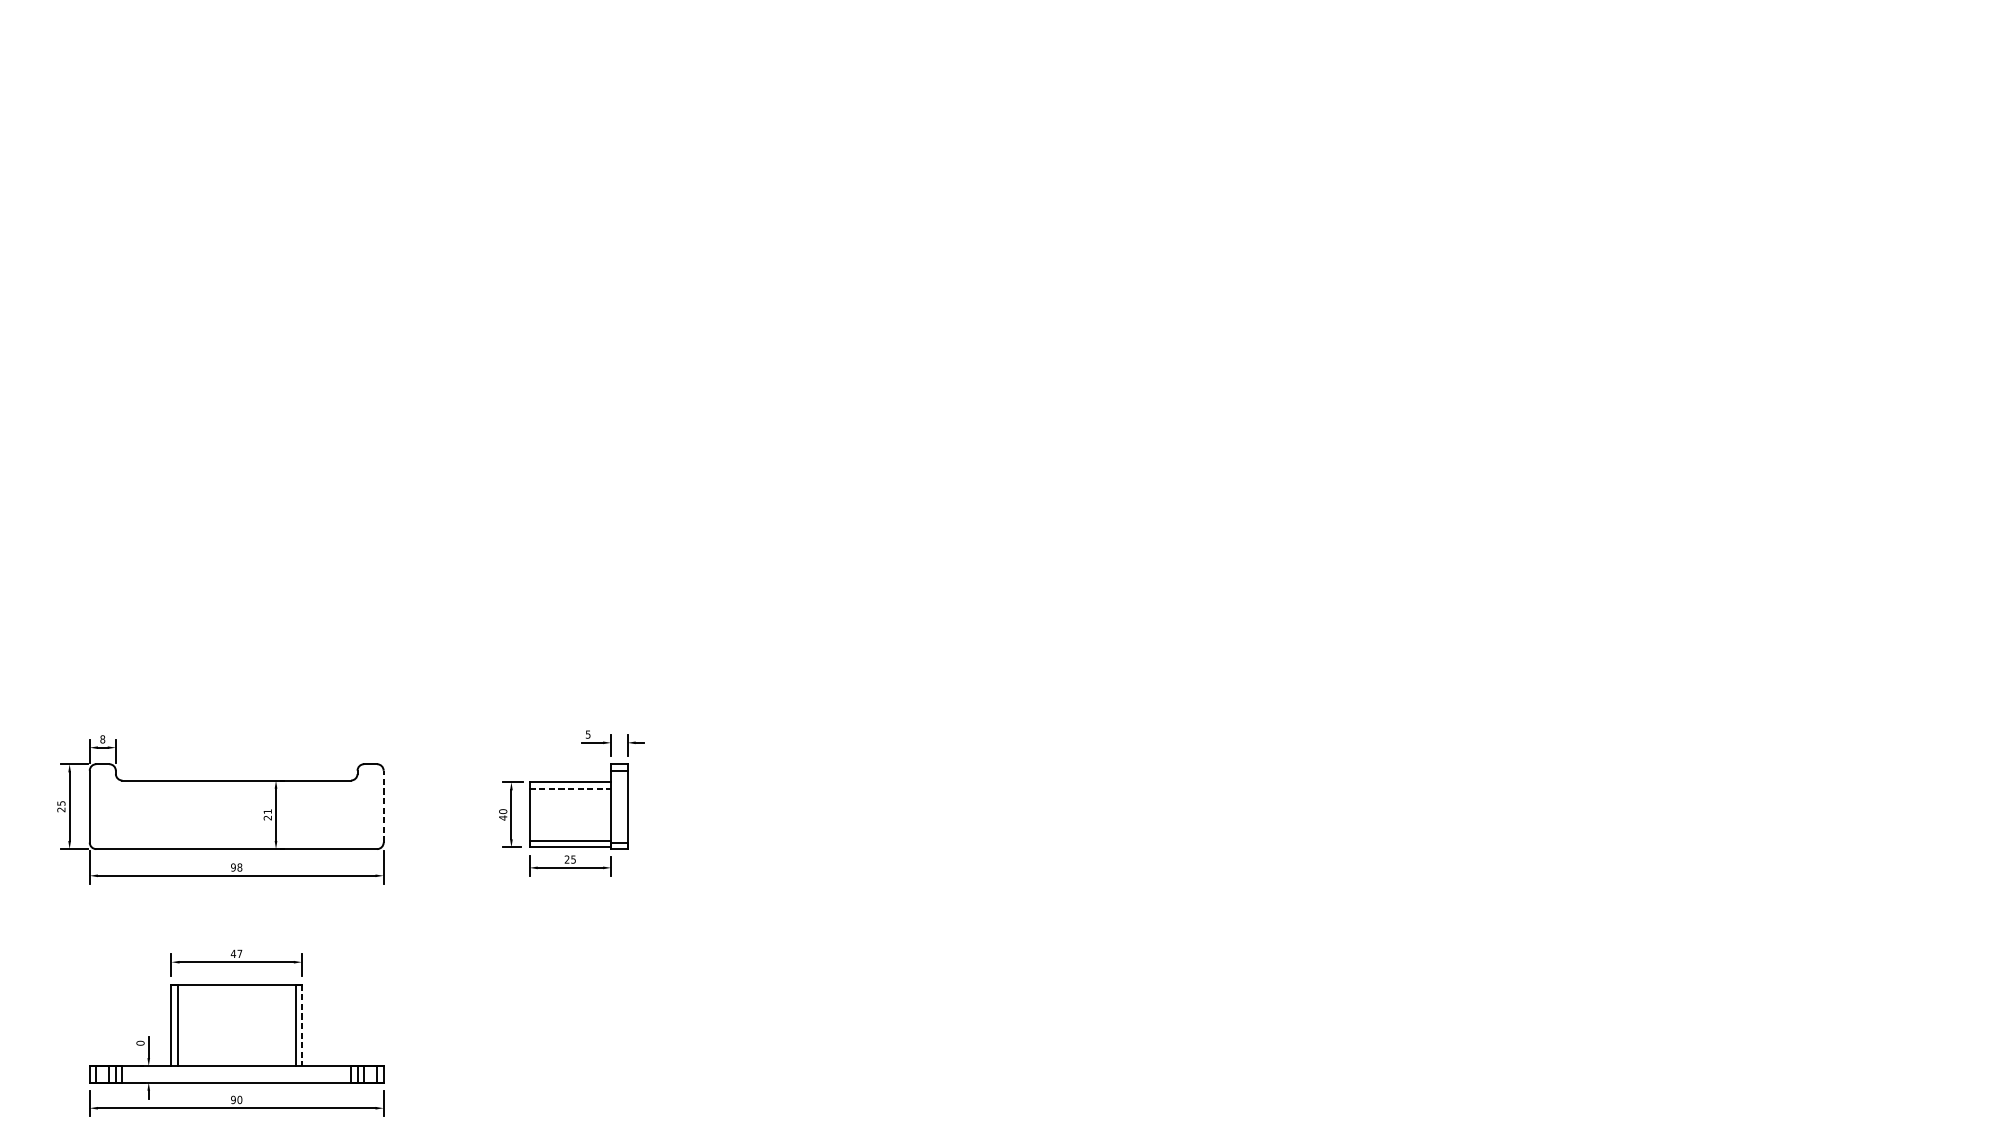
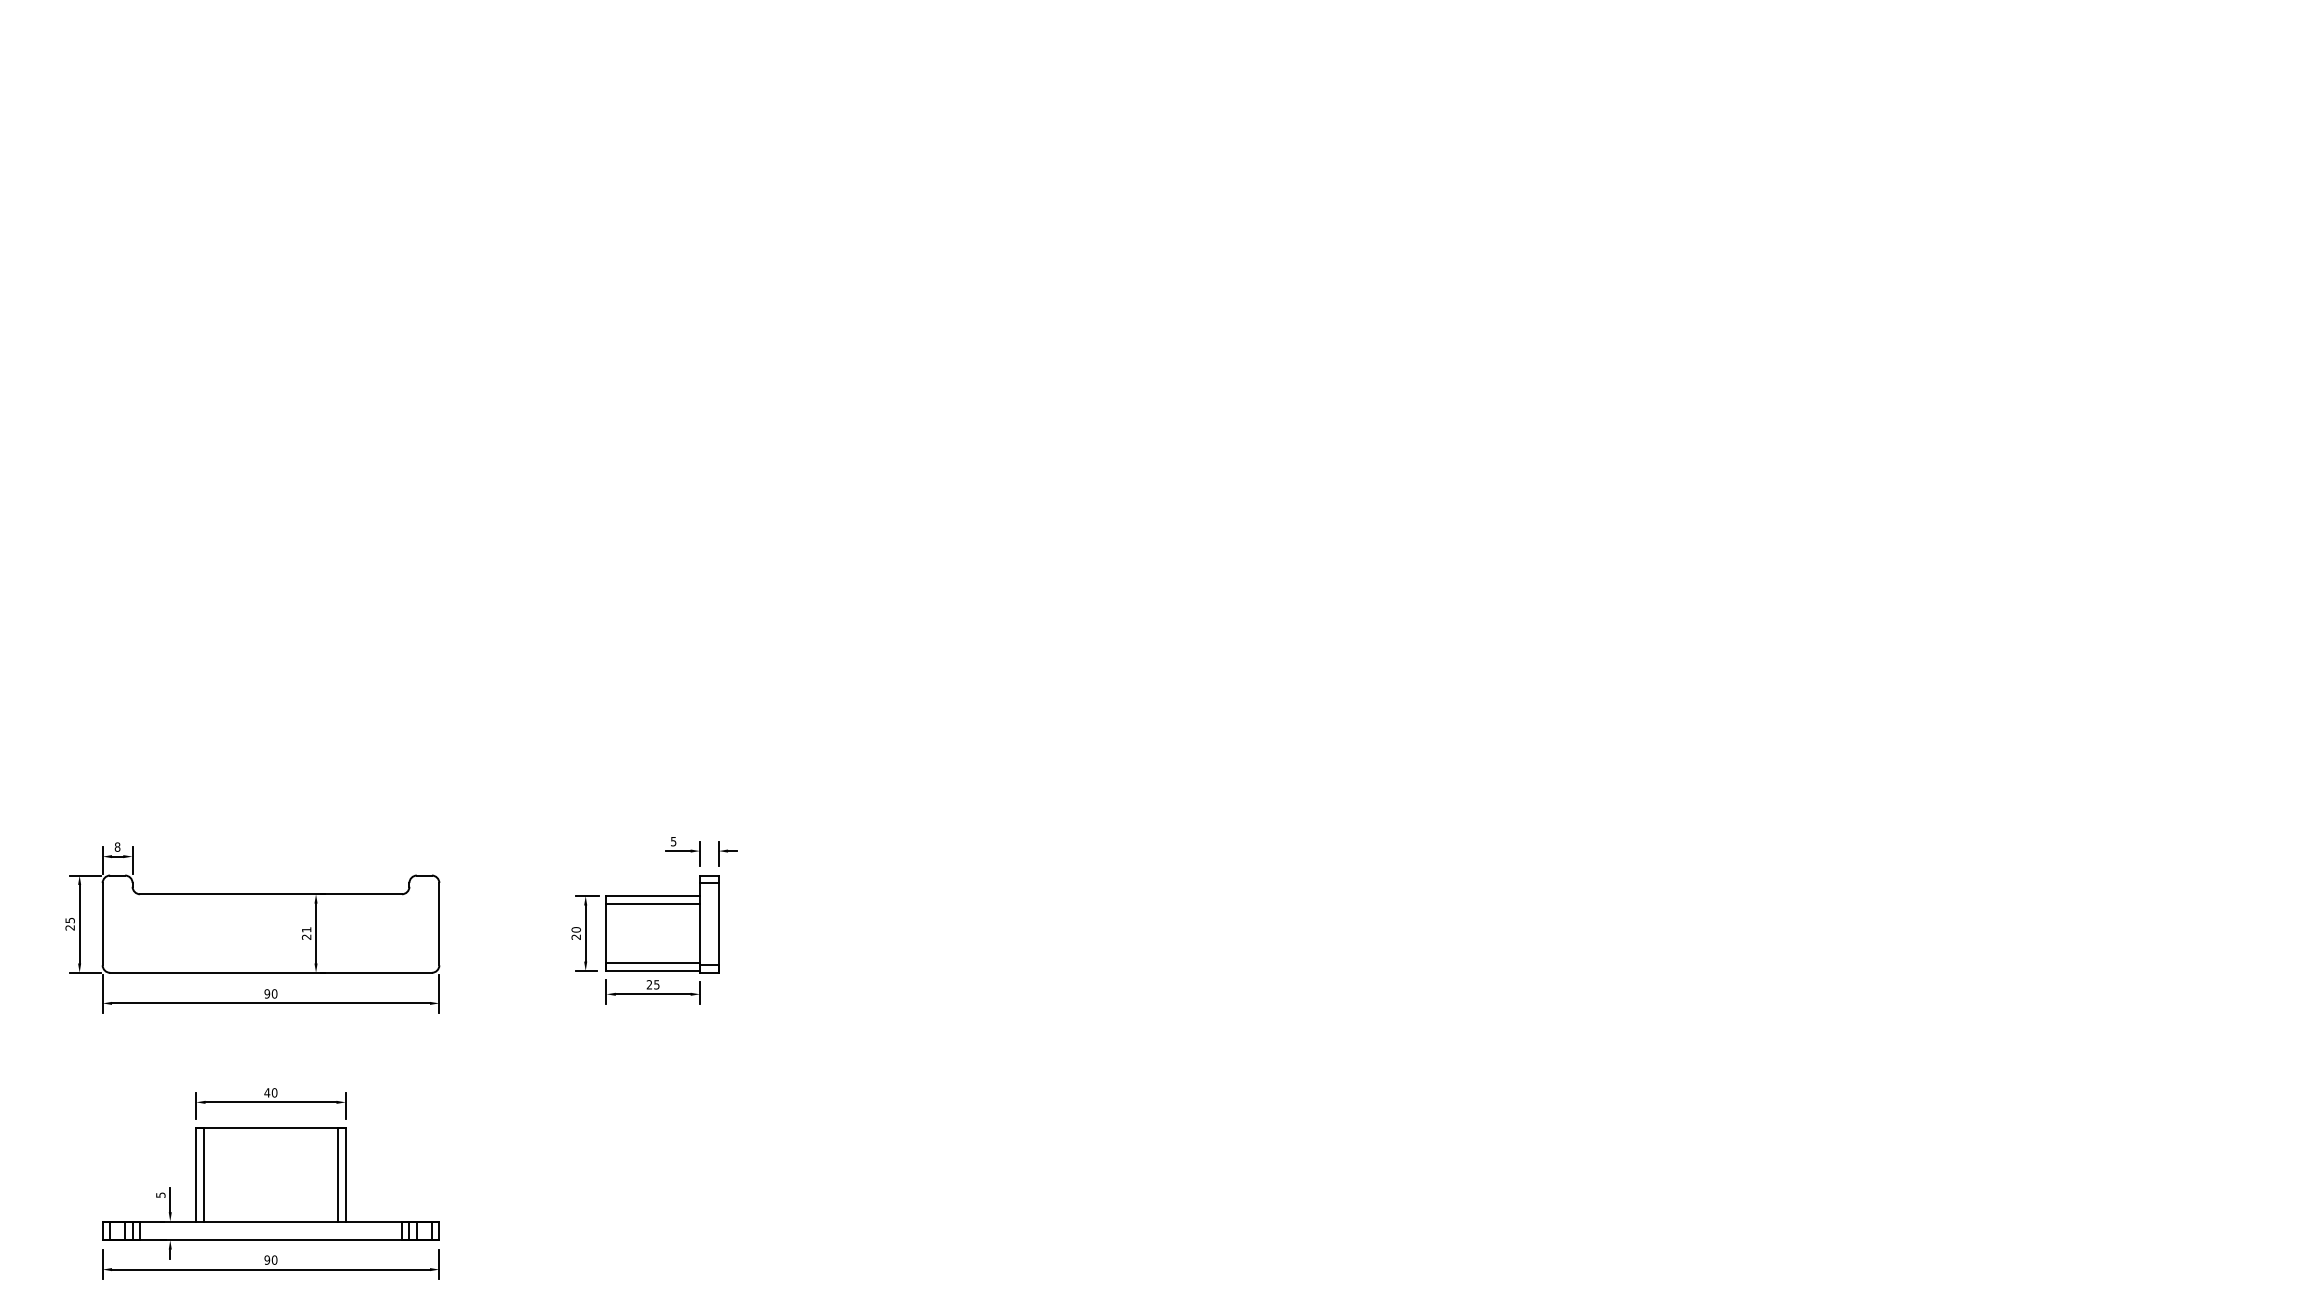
line: (570, 788) -> (653, 903), dashed -> solid
line: (383, 806) -> (439, 923), dashed -> solid
text: (502, 818) -> (575, 937), 40 -> 20
text: (239, 867) -> (274, 993), 98 -> 90
text: (239, 953) -> (274, 1092), 47 -> 40
line: (301, 1025) -> (345, 1174), dashed -> solid
text: (140, 1043) -> (160, 1195), 0 -> 5

